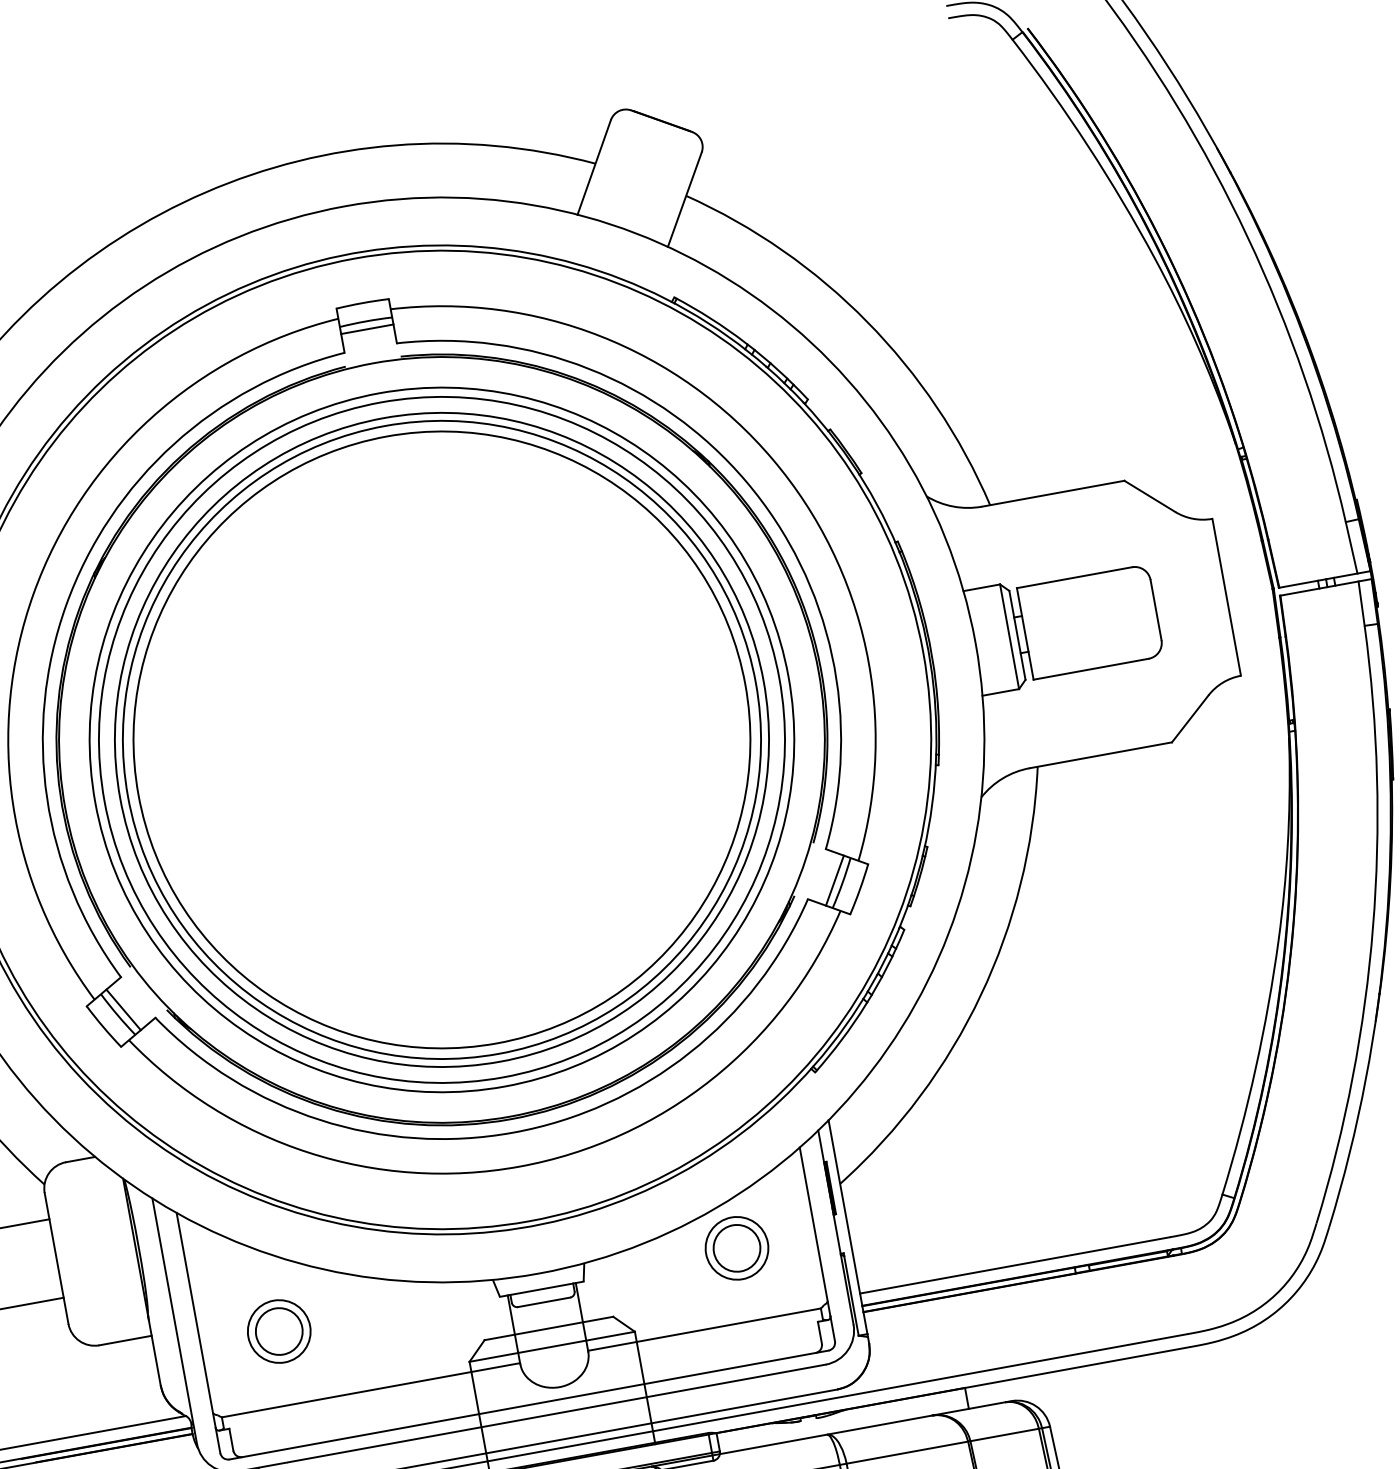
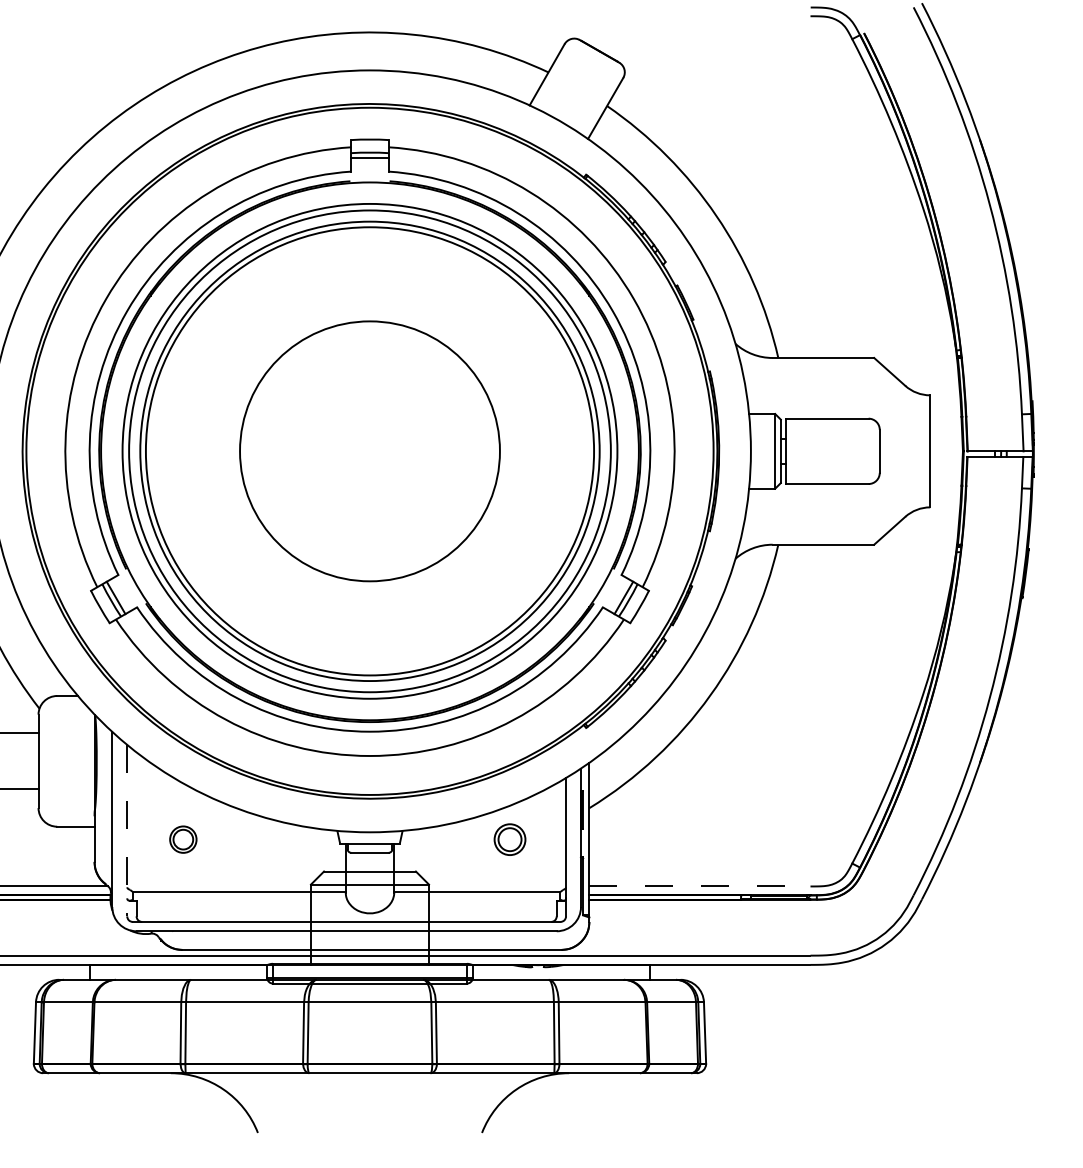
circle: (441, 738) -> (369, 450), size x0.6
part: (736, 1248) -> (509, 839), size x0.7
line: (1014, 1265) -> (699, 886), solid -> dashed
part: (279, 1331) -> (183, 839), size x0.6
line: (198, 1332) -> (127, 830), solid -> dashed

